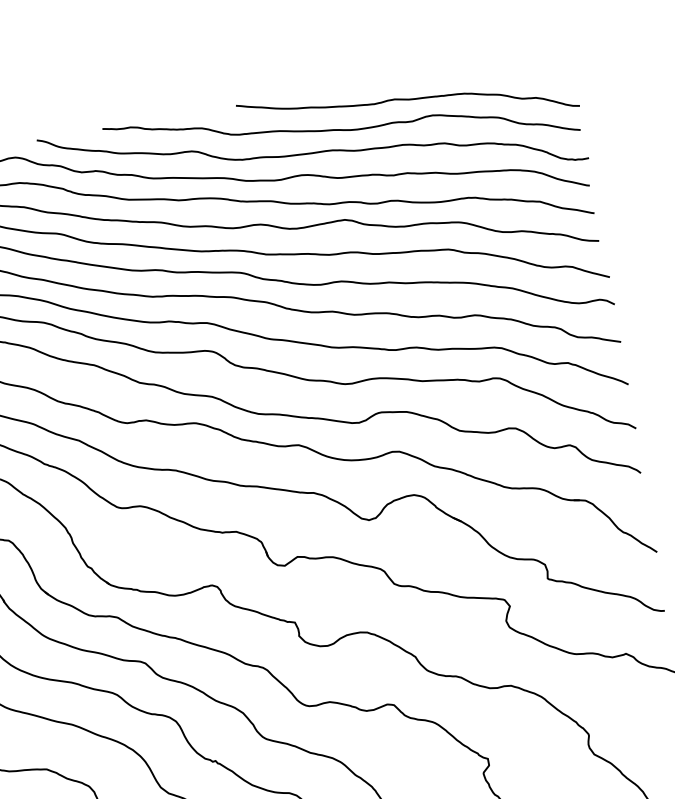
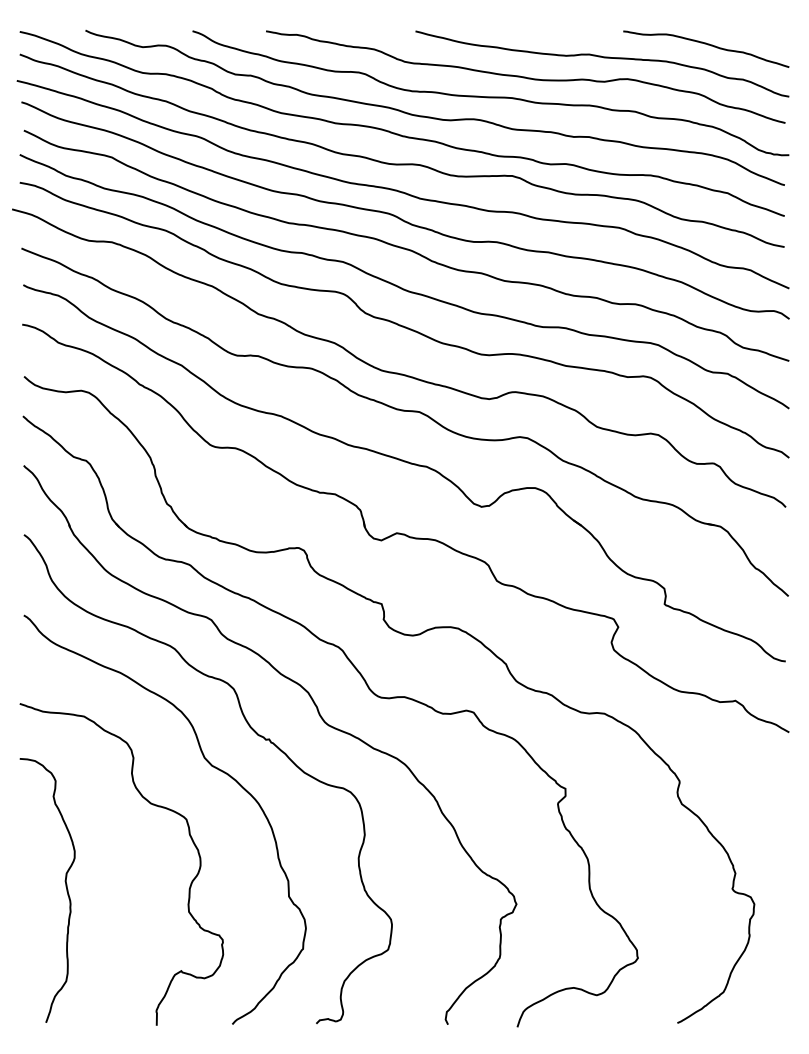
curve: (498, 72) -> (707, 45), added

